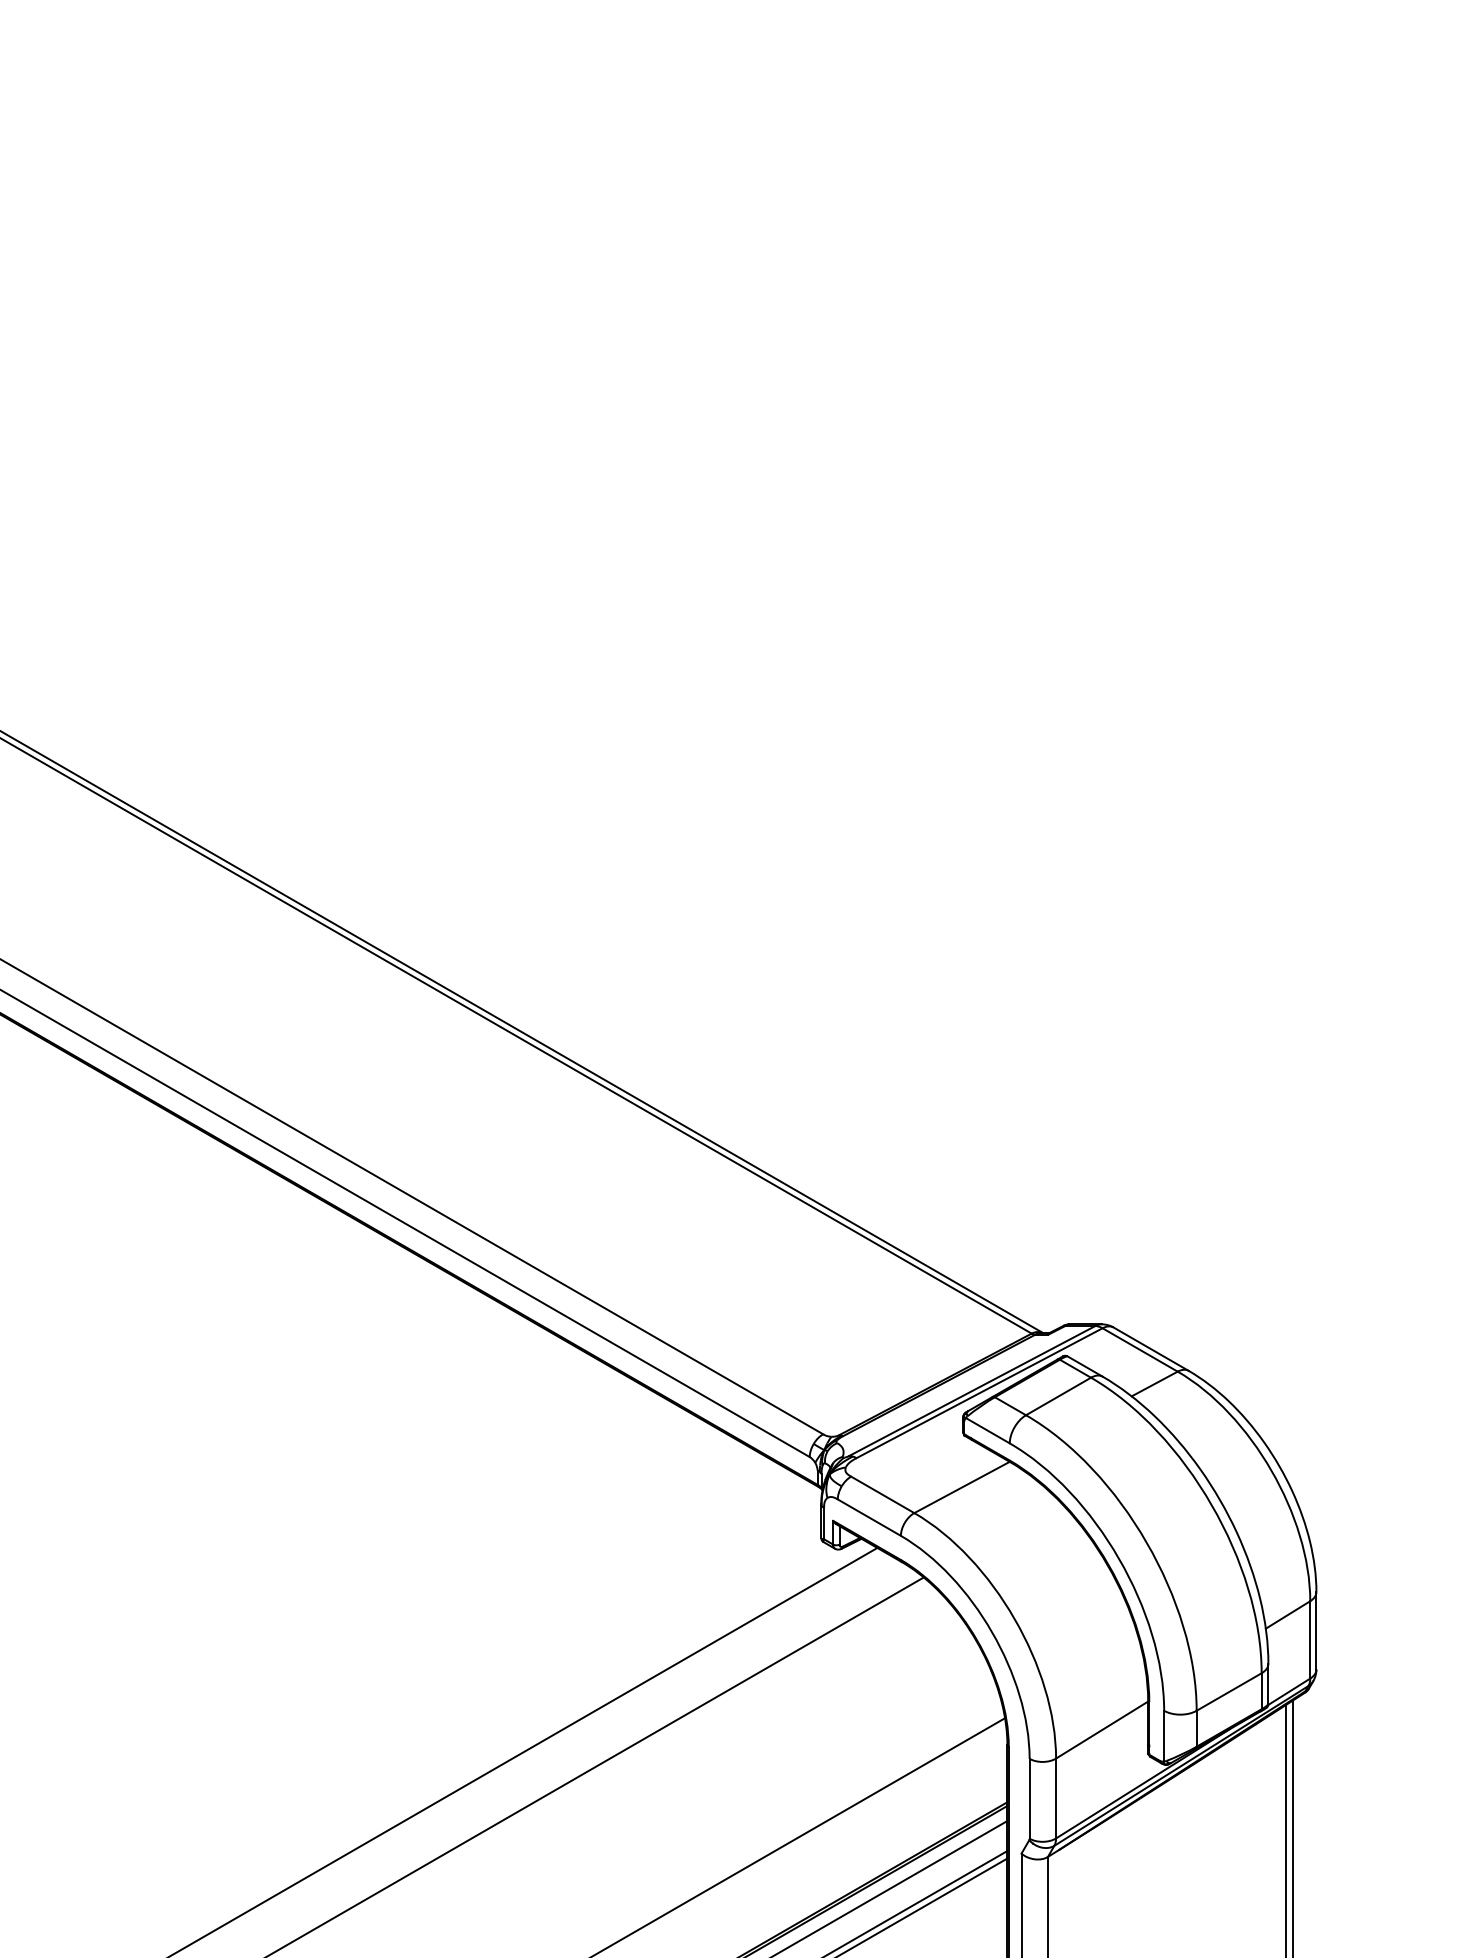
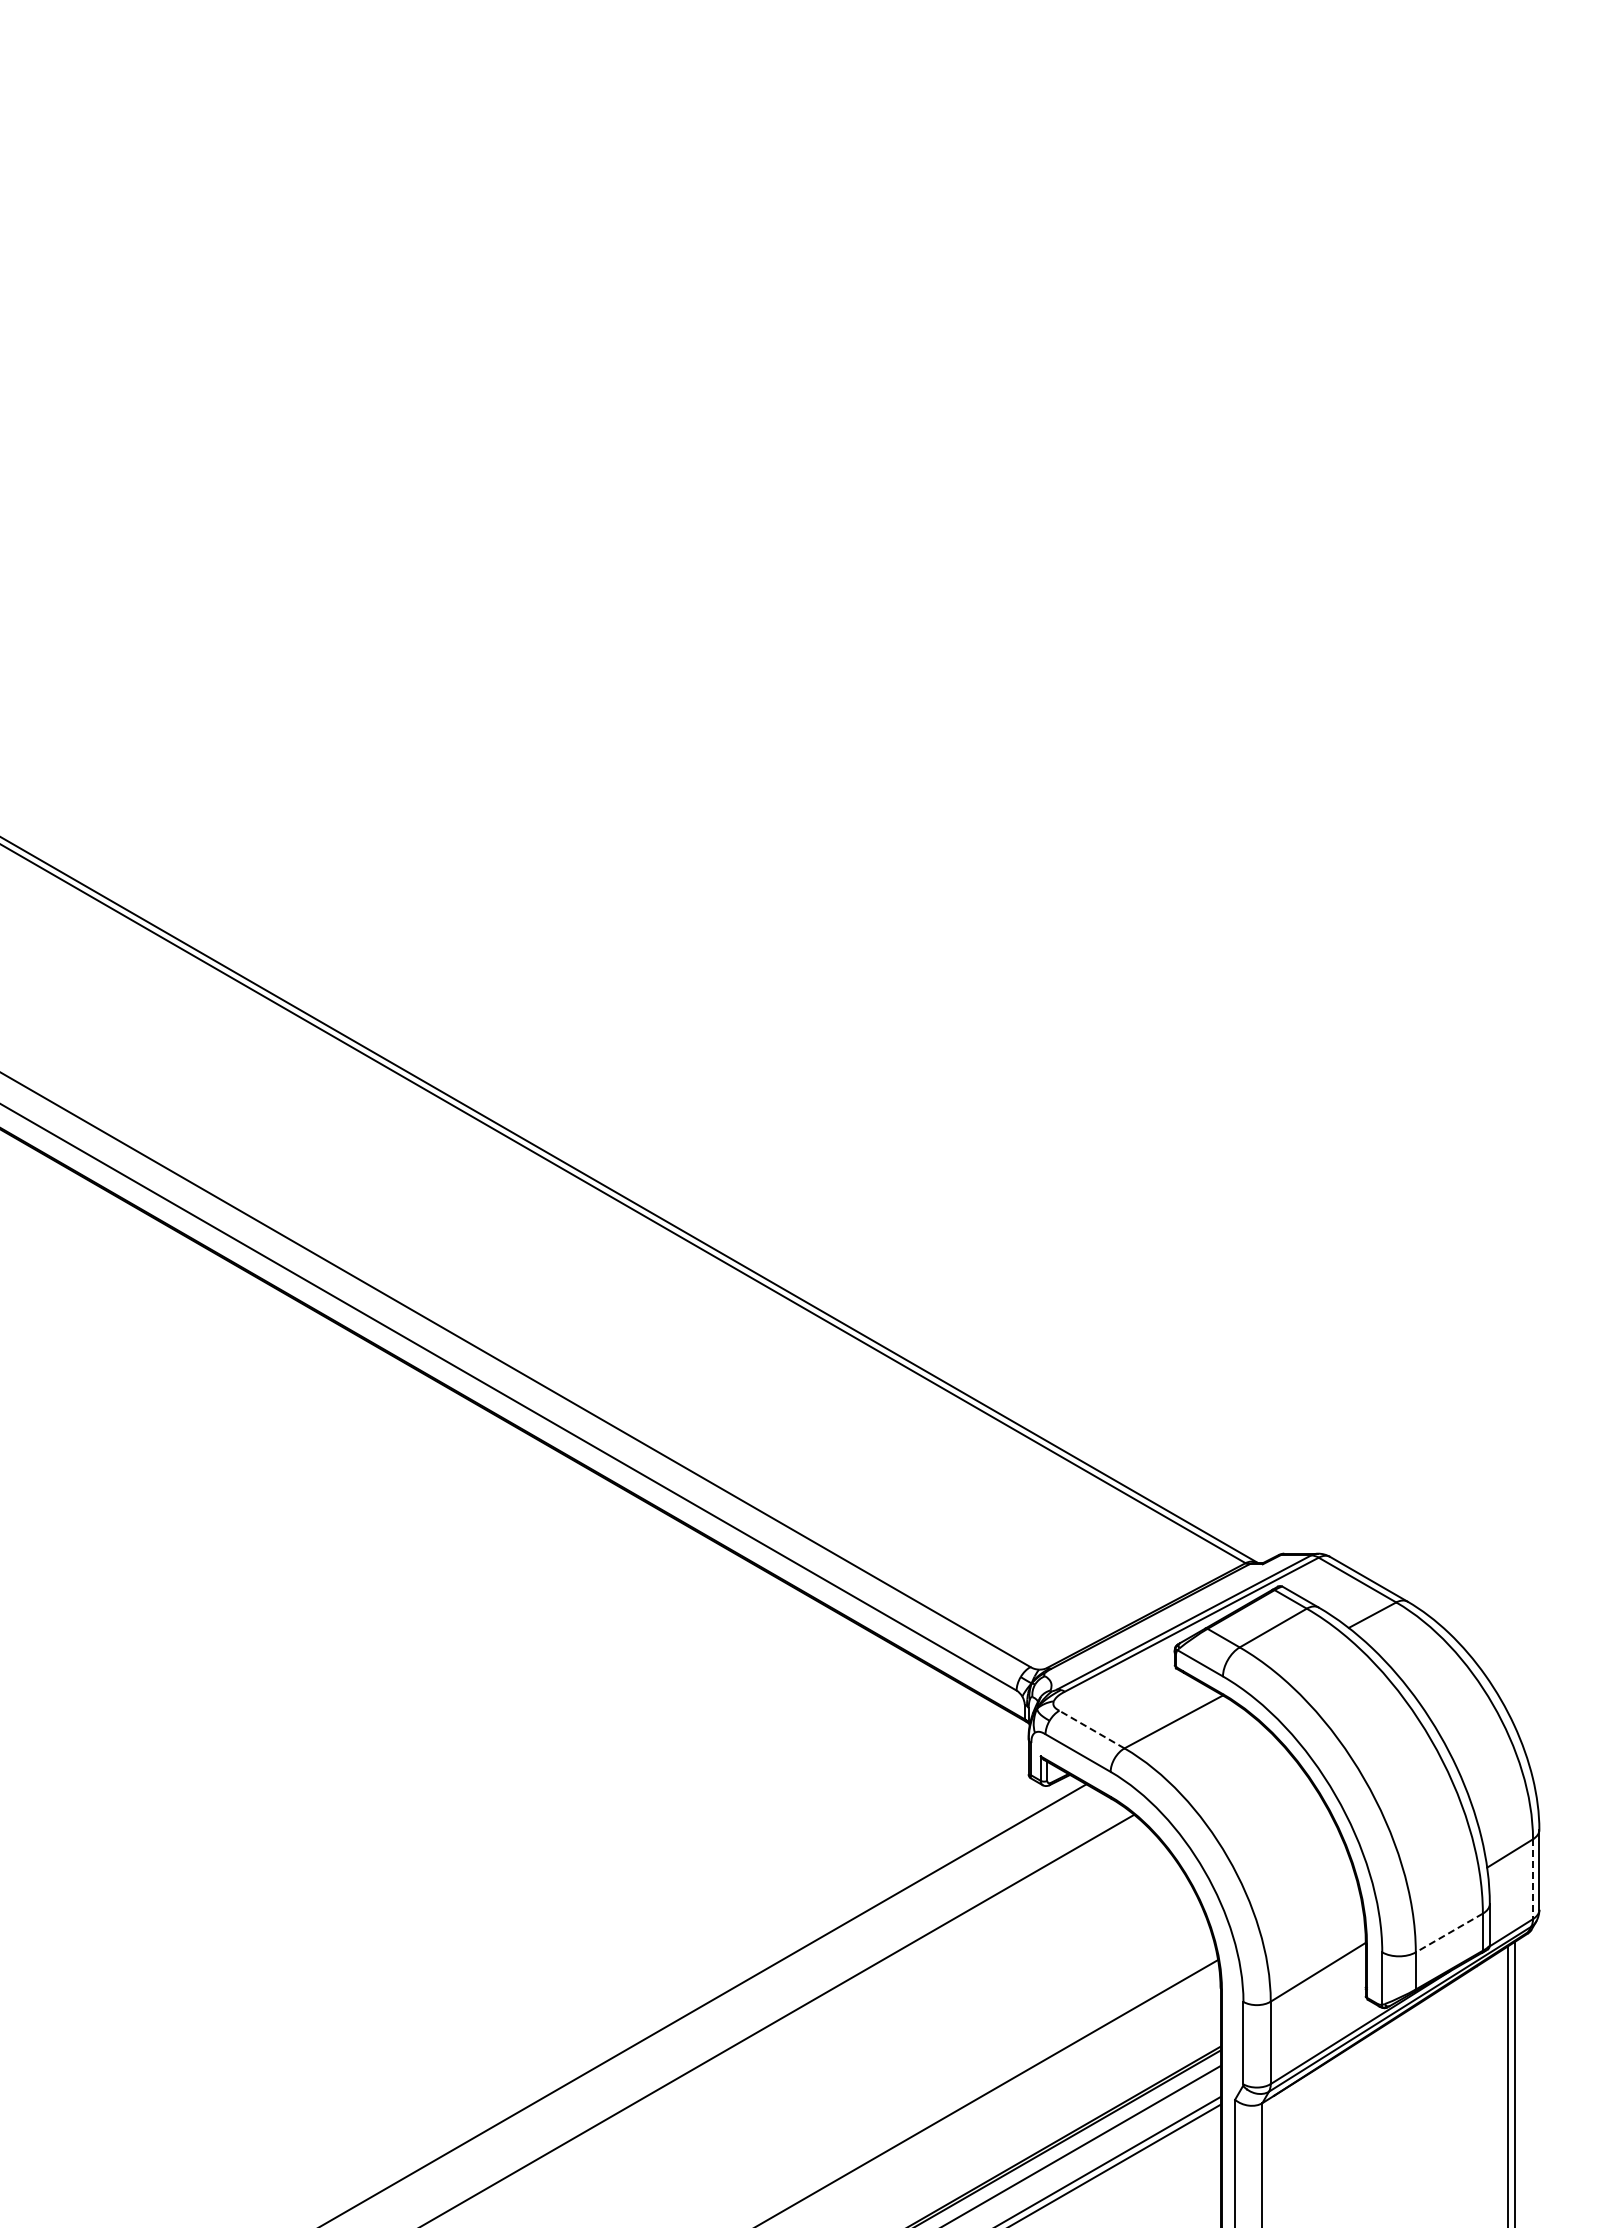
line: (882, 1494) -> (1091, 1729), solid -> dashed
line: (1310, 1640) -> (1533, 1879), solid -> dashed
line: (1229, 1692) -> (1449, 1933), solid -> dashed

